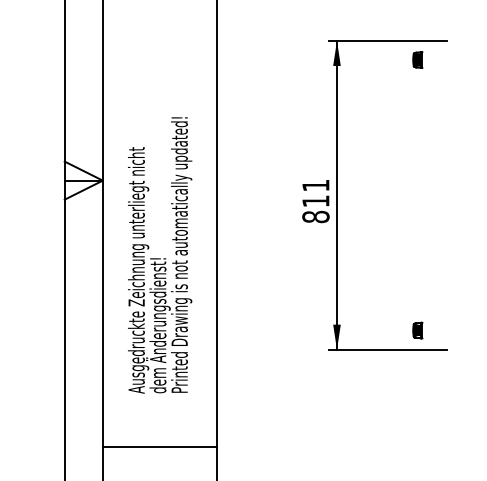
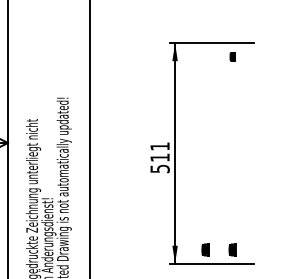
part: (417, 59) -> (232, 56), size x0.7
text: (315, 216) -> (159, 168), 811 -> 511
part: (379, 330) -> (205, 249), added

